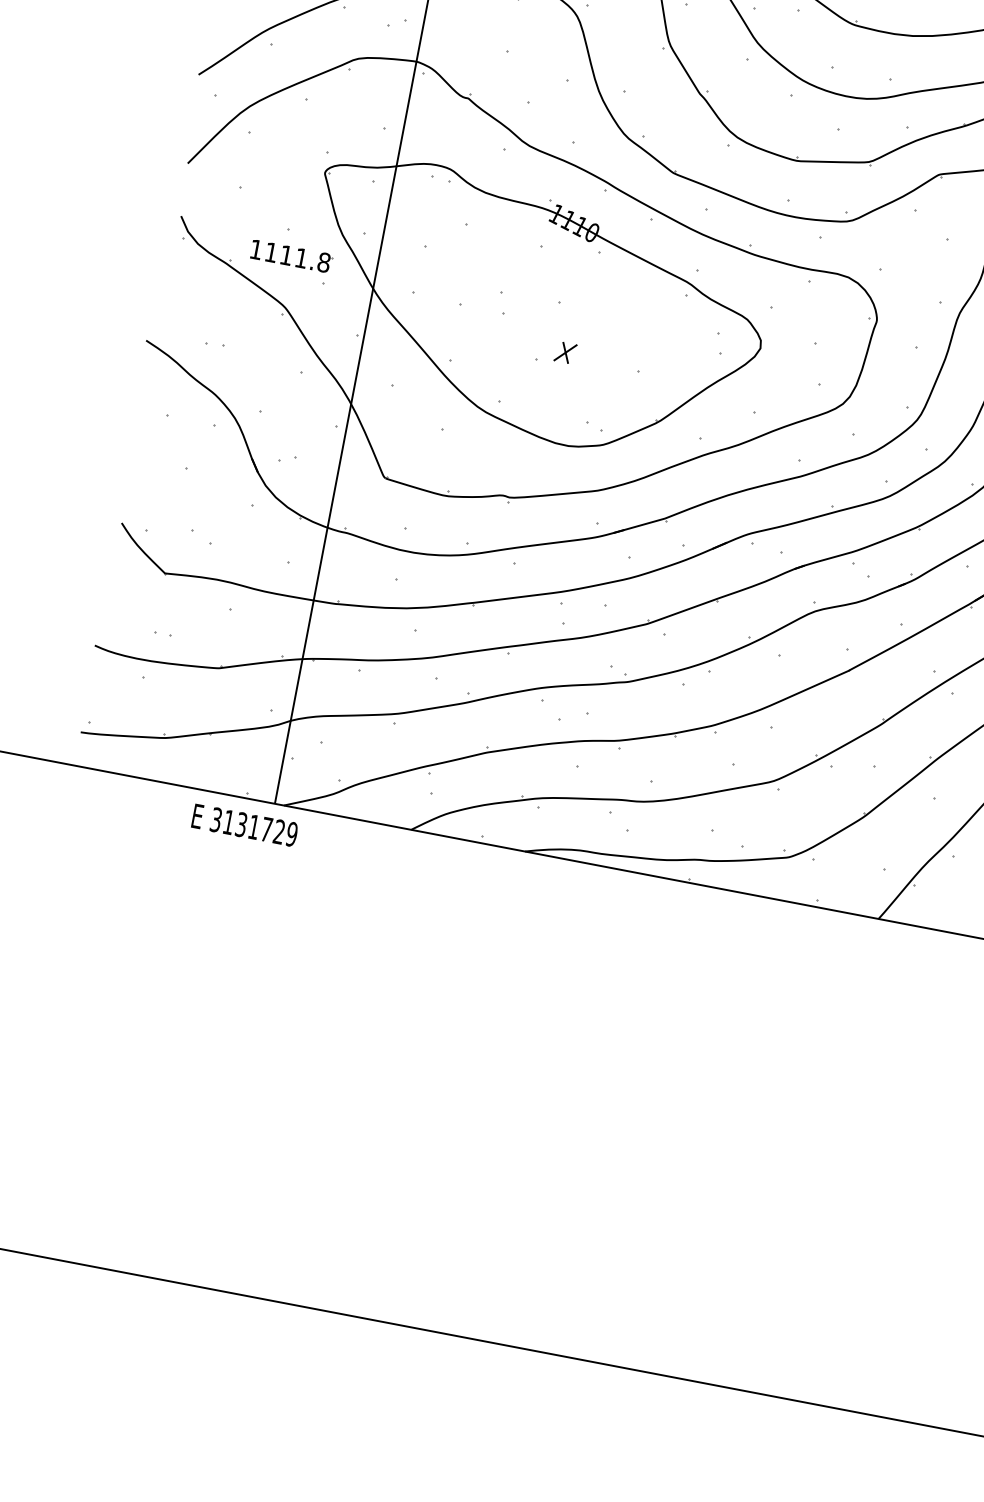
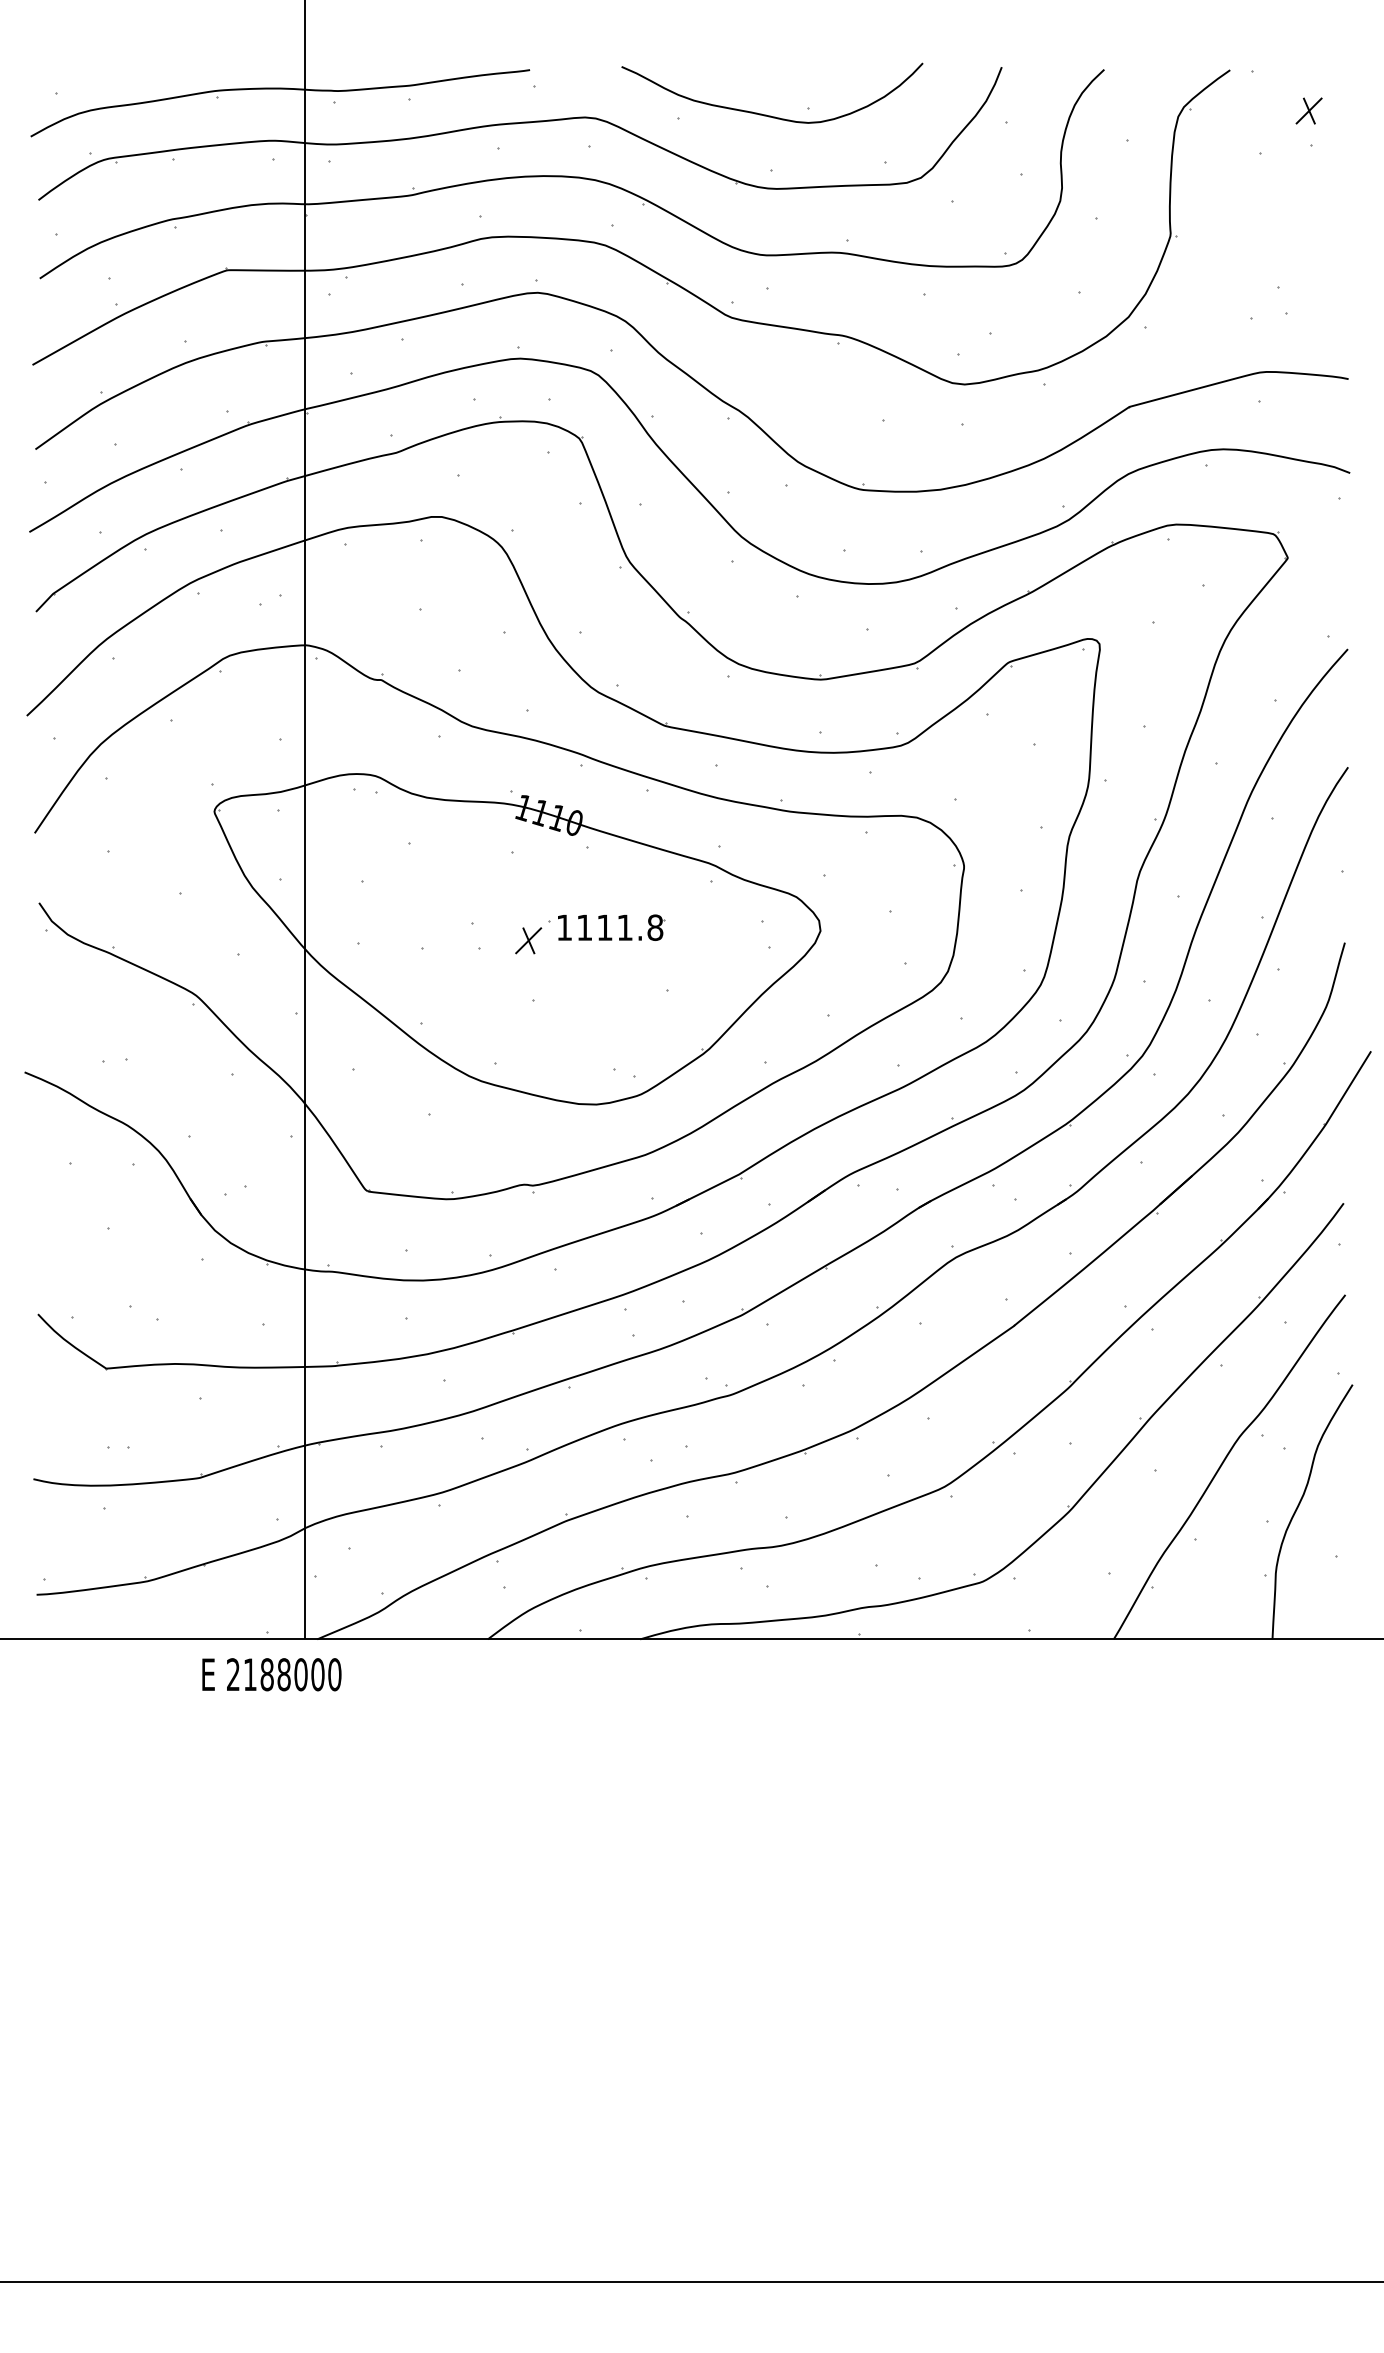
part: (291, 256) -> (611, 927), moved
part: (565, 352) -> (528, 940), moved
text: (254, 827) -> (284, 1674), 3131729 -> 2188000

